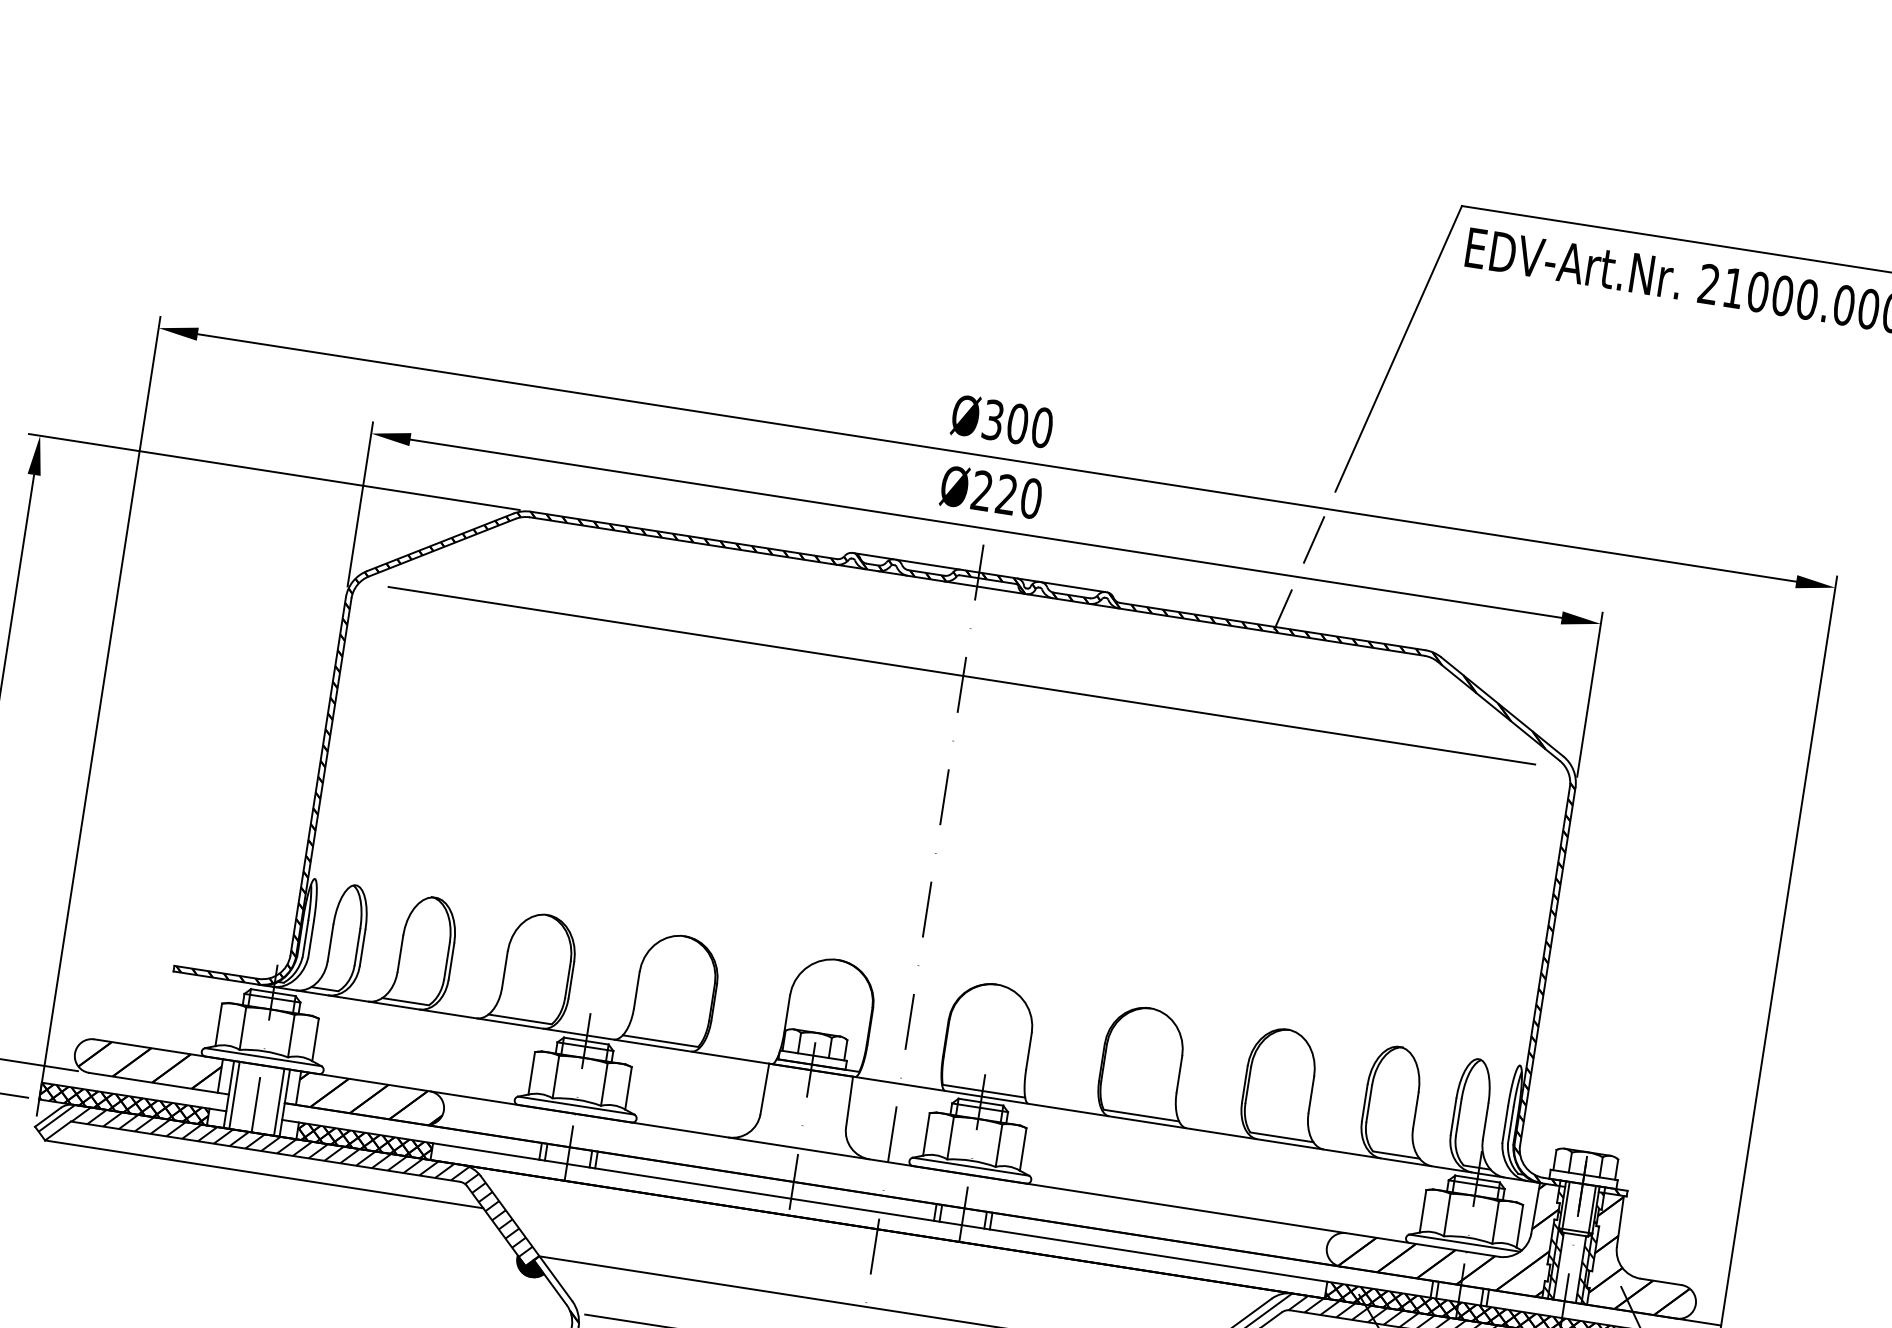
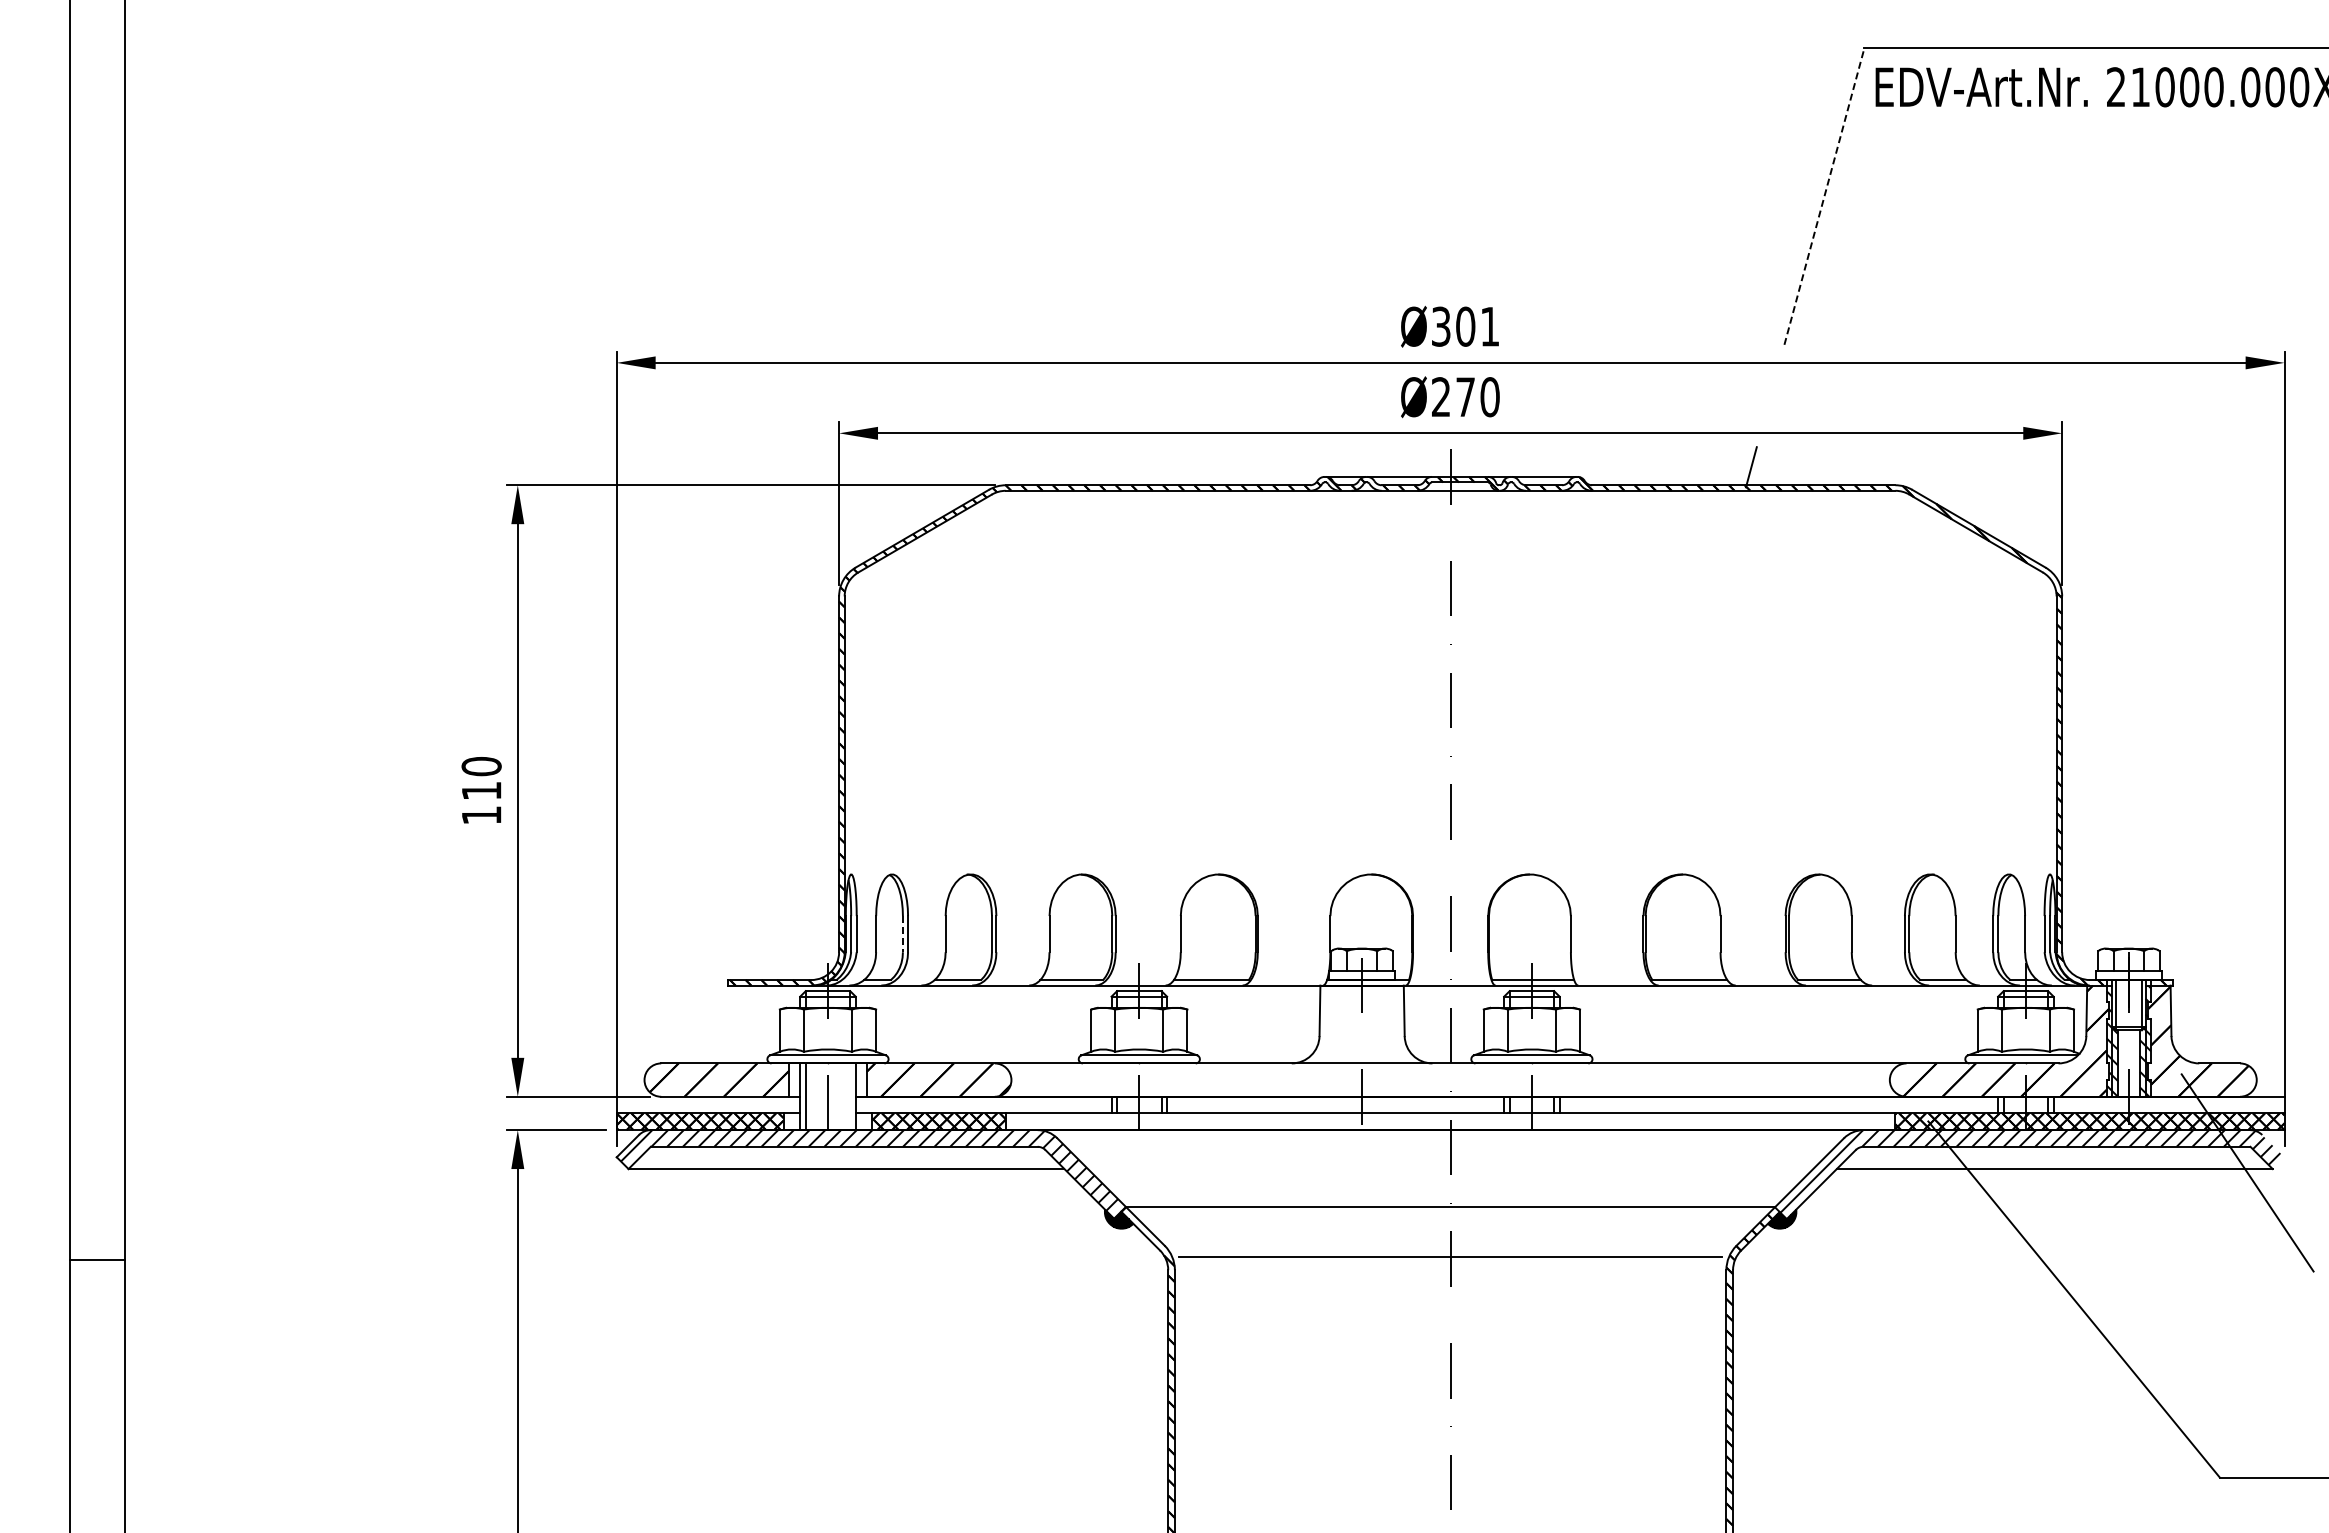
line: (1398, 348) -> (1824, 196), solid -> dashed
text: (1041, 427) -> (1489, 326), Ø300 -> Ø301
text: (1006, 494) -> (1465, 396), Ø220 -> Ø270
line: (1313, 539) -> (1770, 394), removed
line: (961, 675) -> (1448, 579), removed
line: (357, 947) -> (902, 934), solid -> dashed
line: (279, 1102) -> (850, 1096), removed

